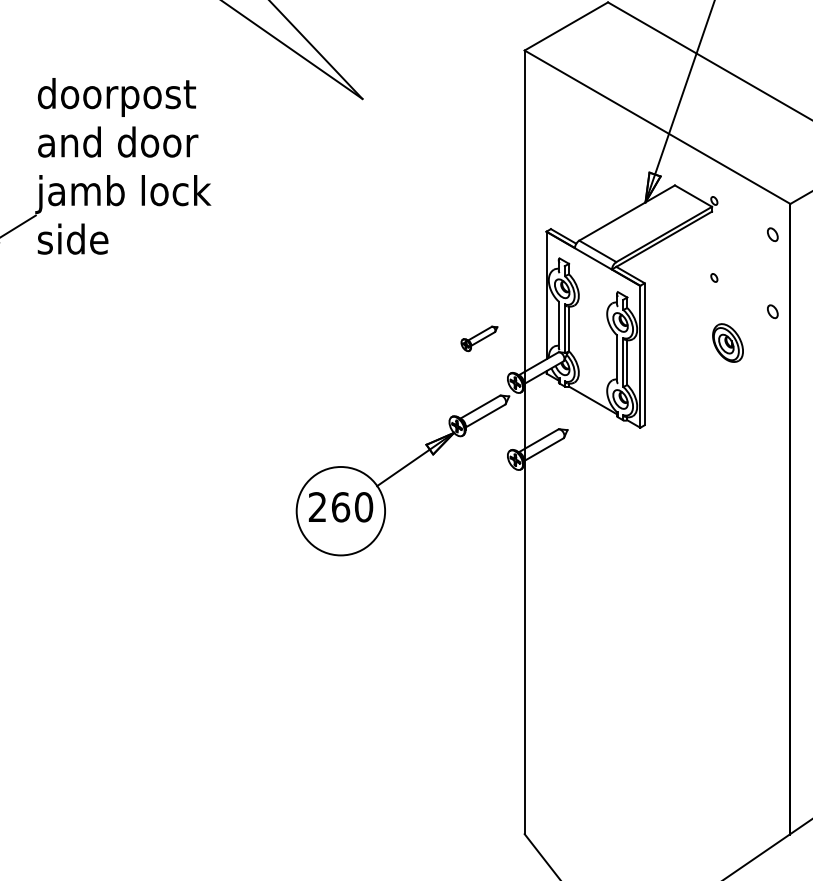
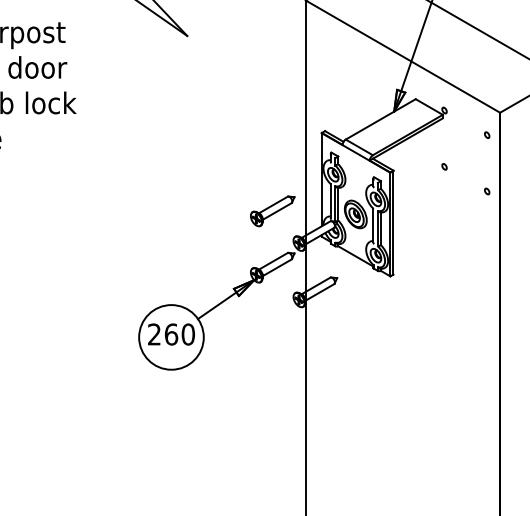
part: (772, 234) -> (487, 135), size x0.62
part: (772, 311) -> (487, 191), size x0.62
part: (479, 338) -> (272, 211), size x1.67
part: (727, 342) -> (355, 214), moved

